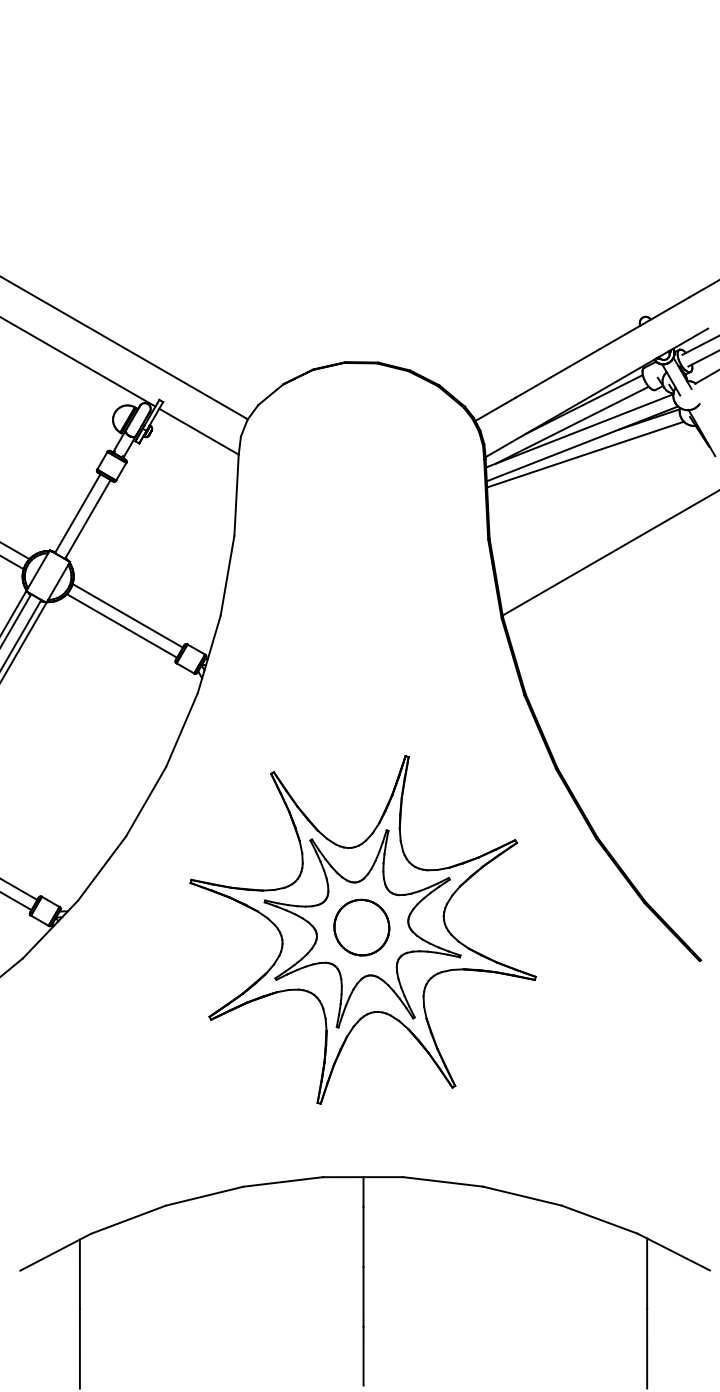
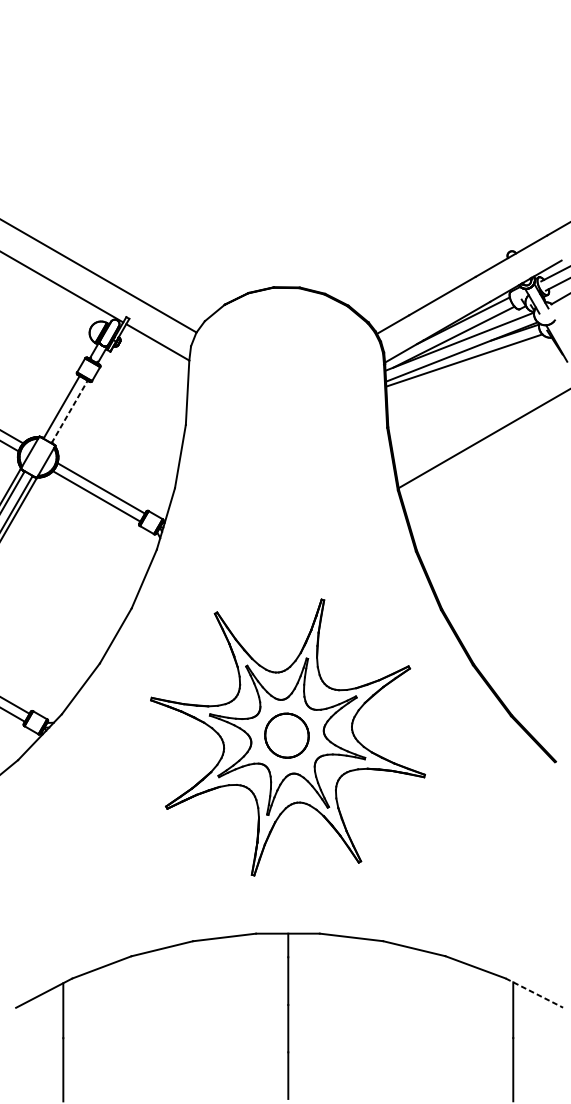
line: (87, 519) -> (69, 412), solid -> dashed
line: (673, 1252) -> (534, 993), solid -> dashed

